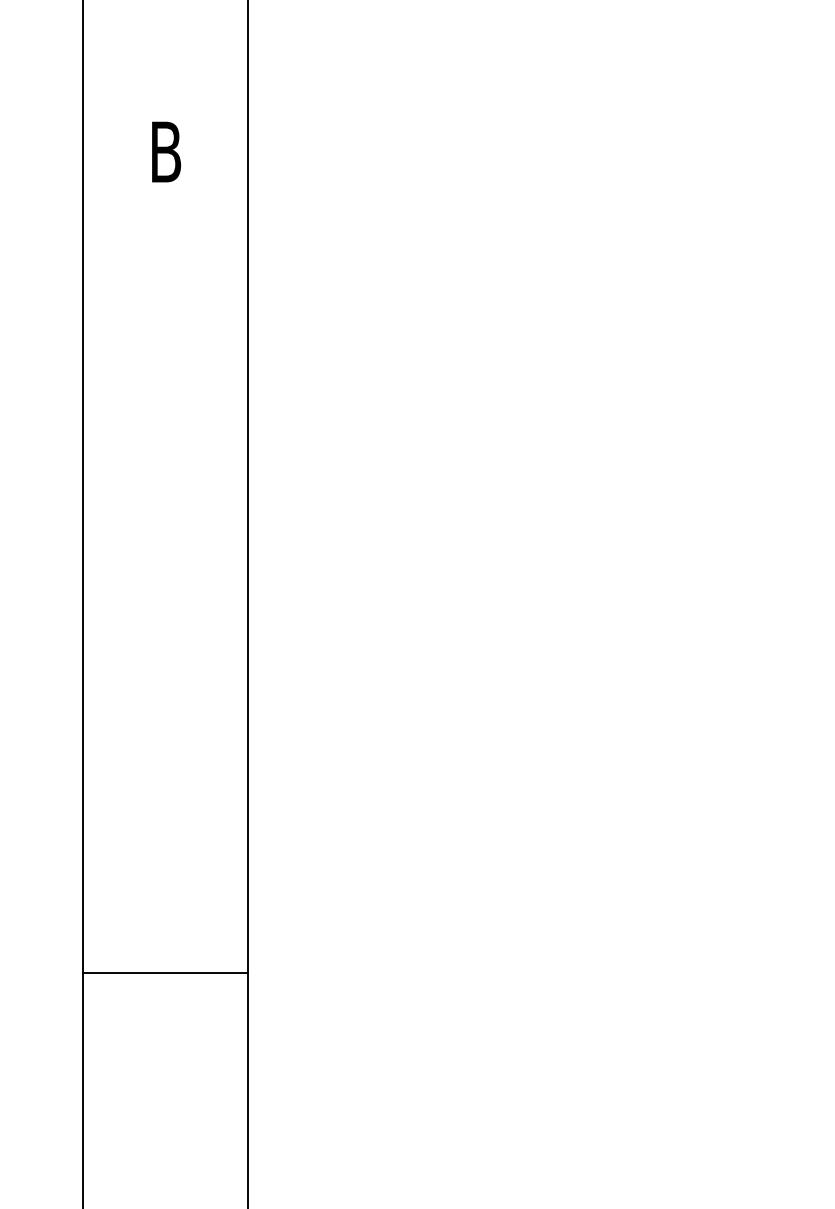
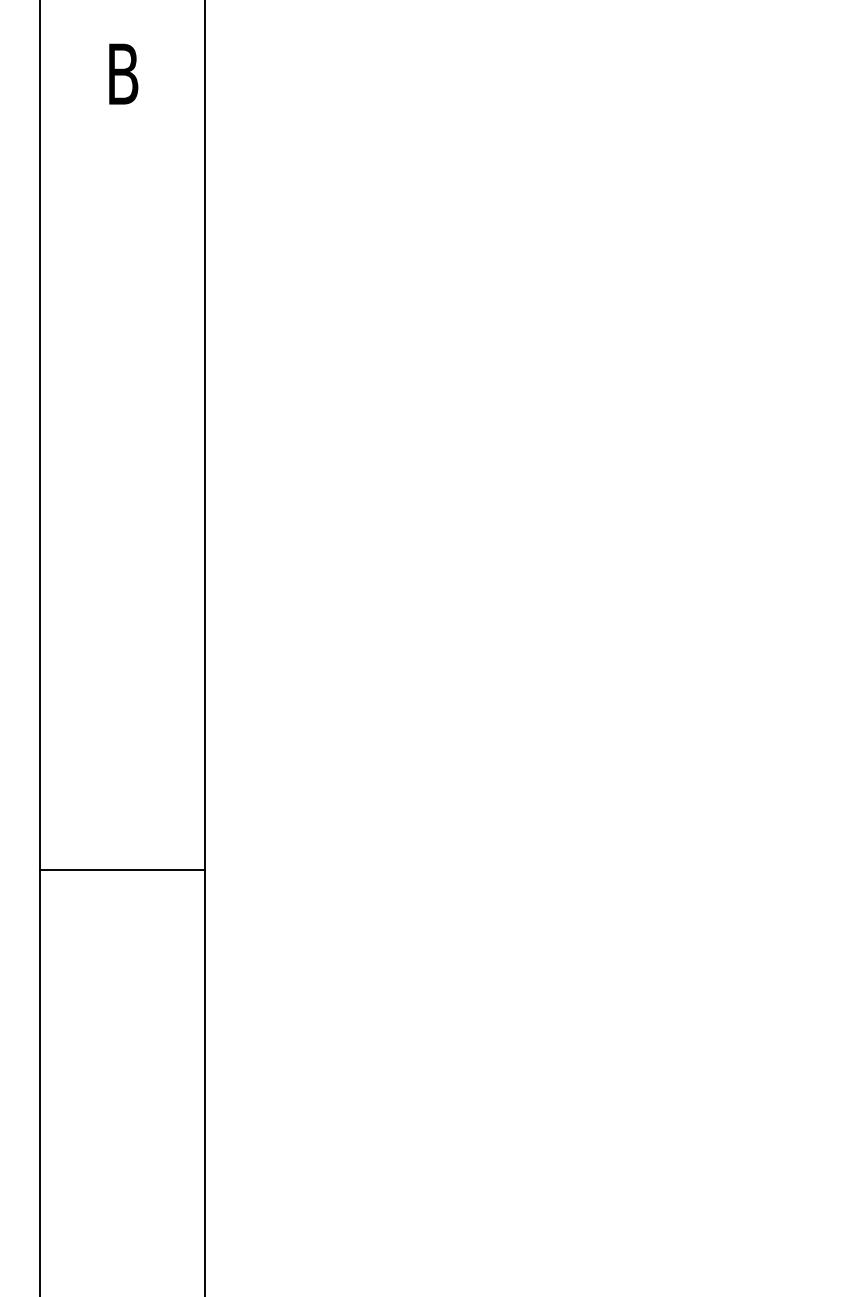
line: (165, 973) -> (122, 870), moved

